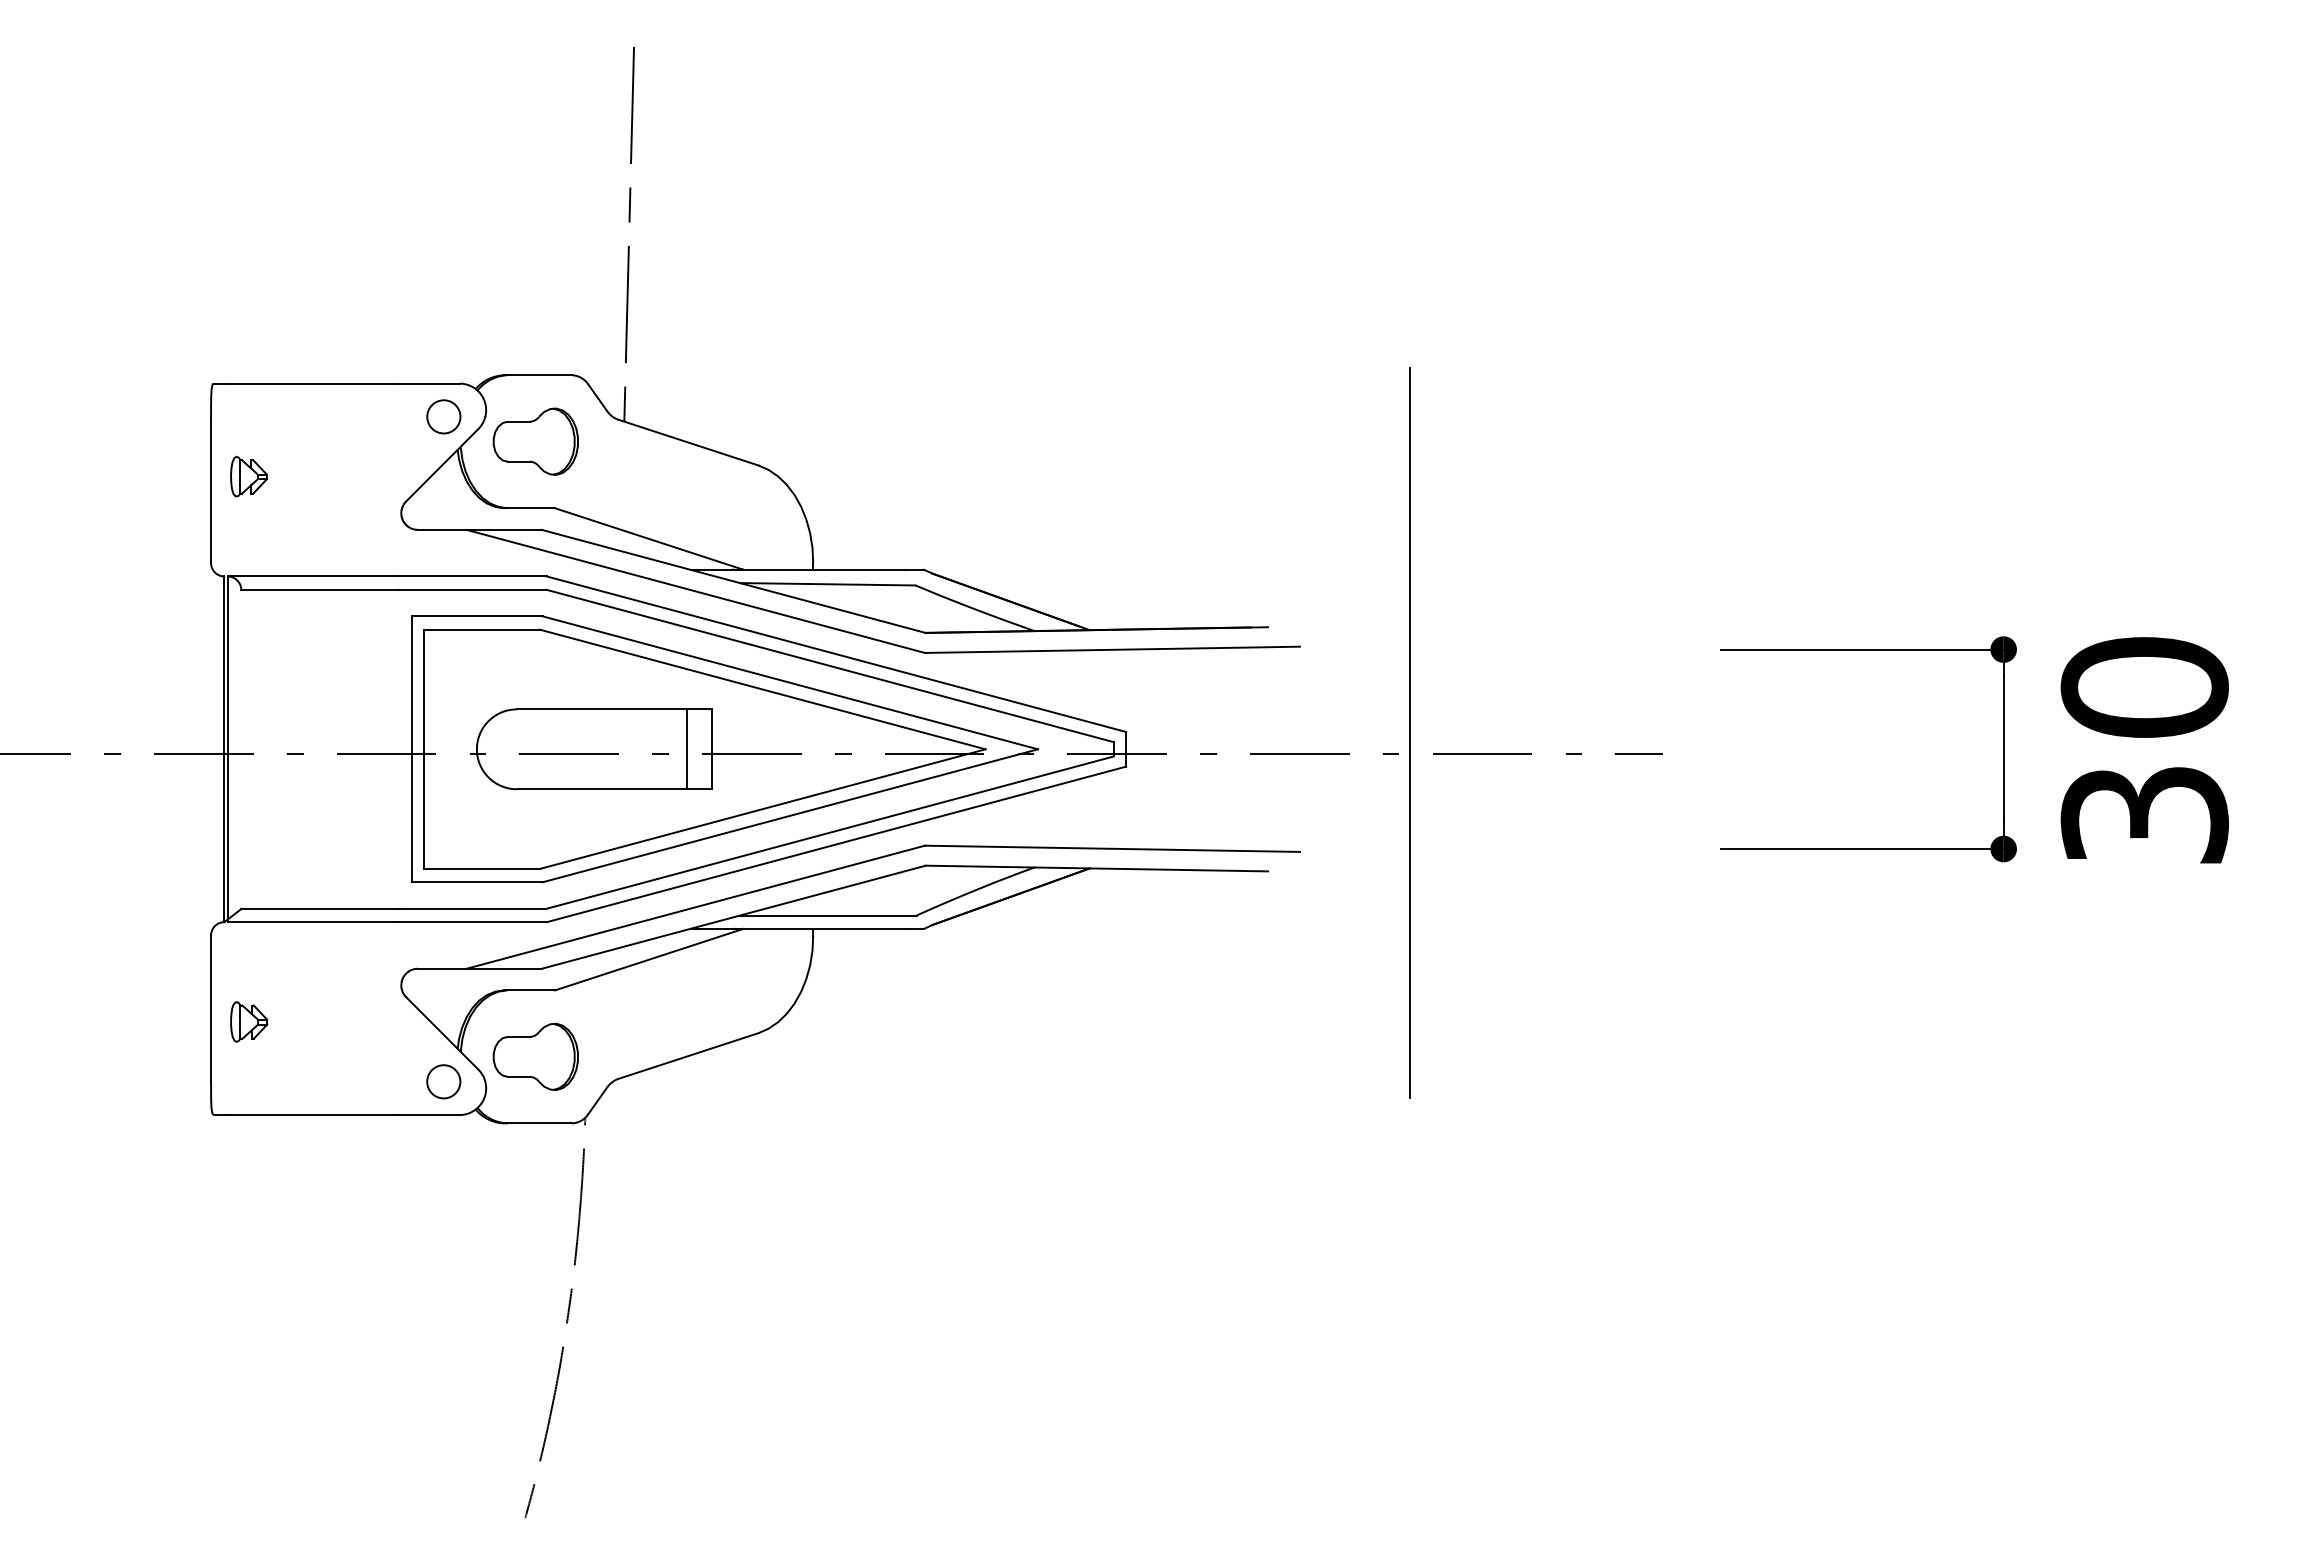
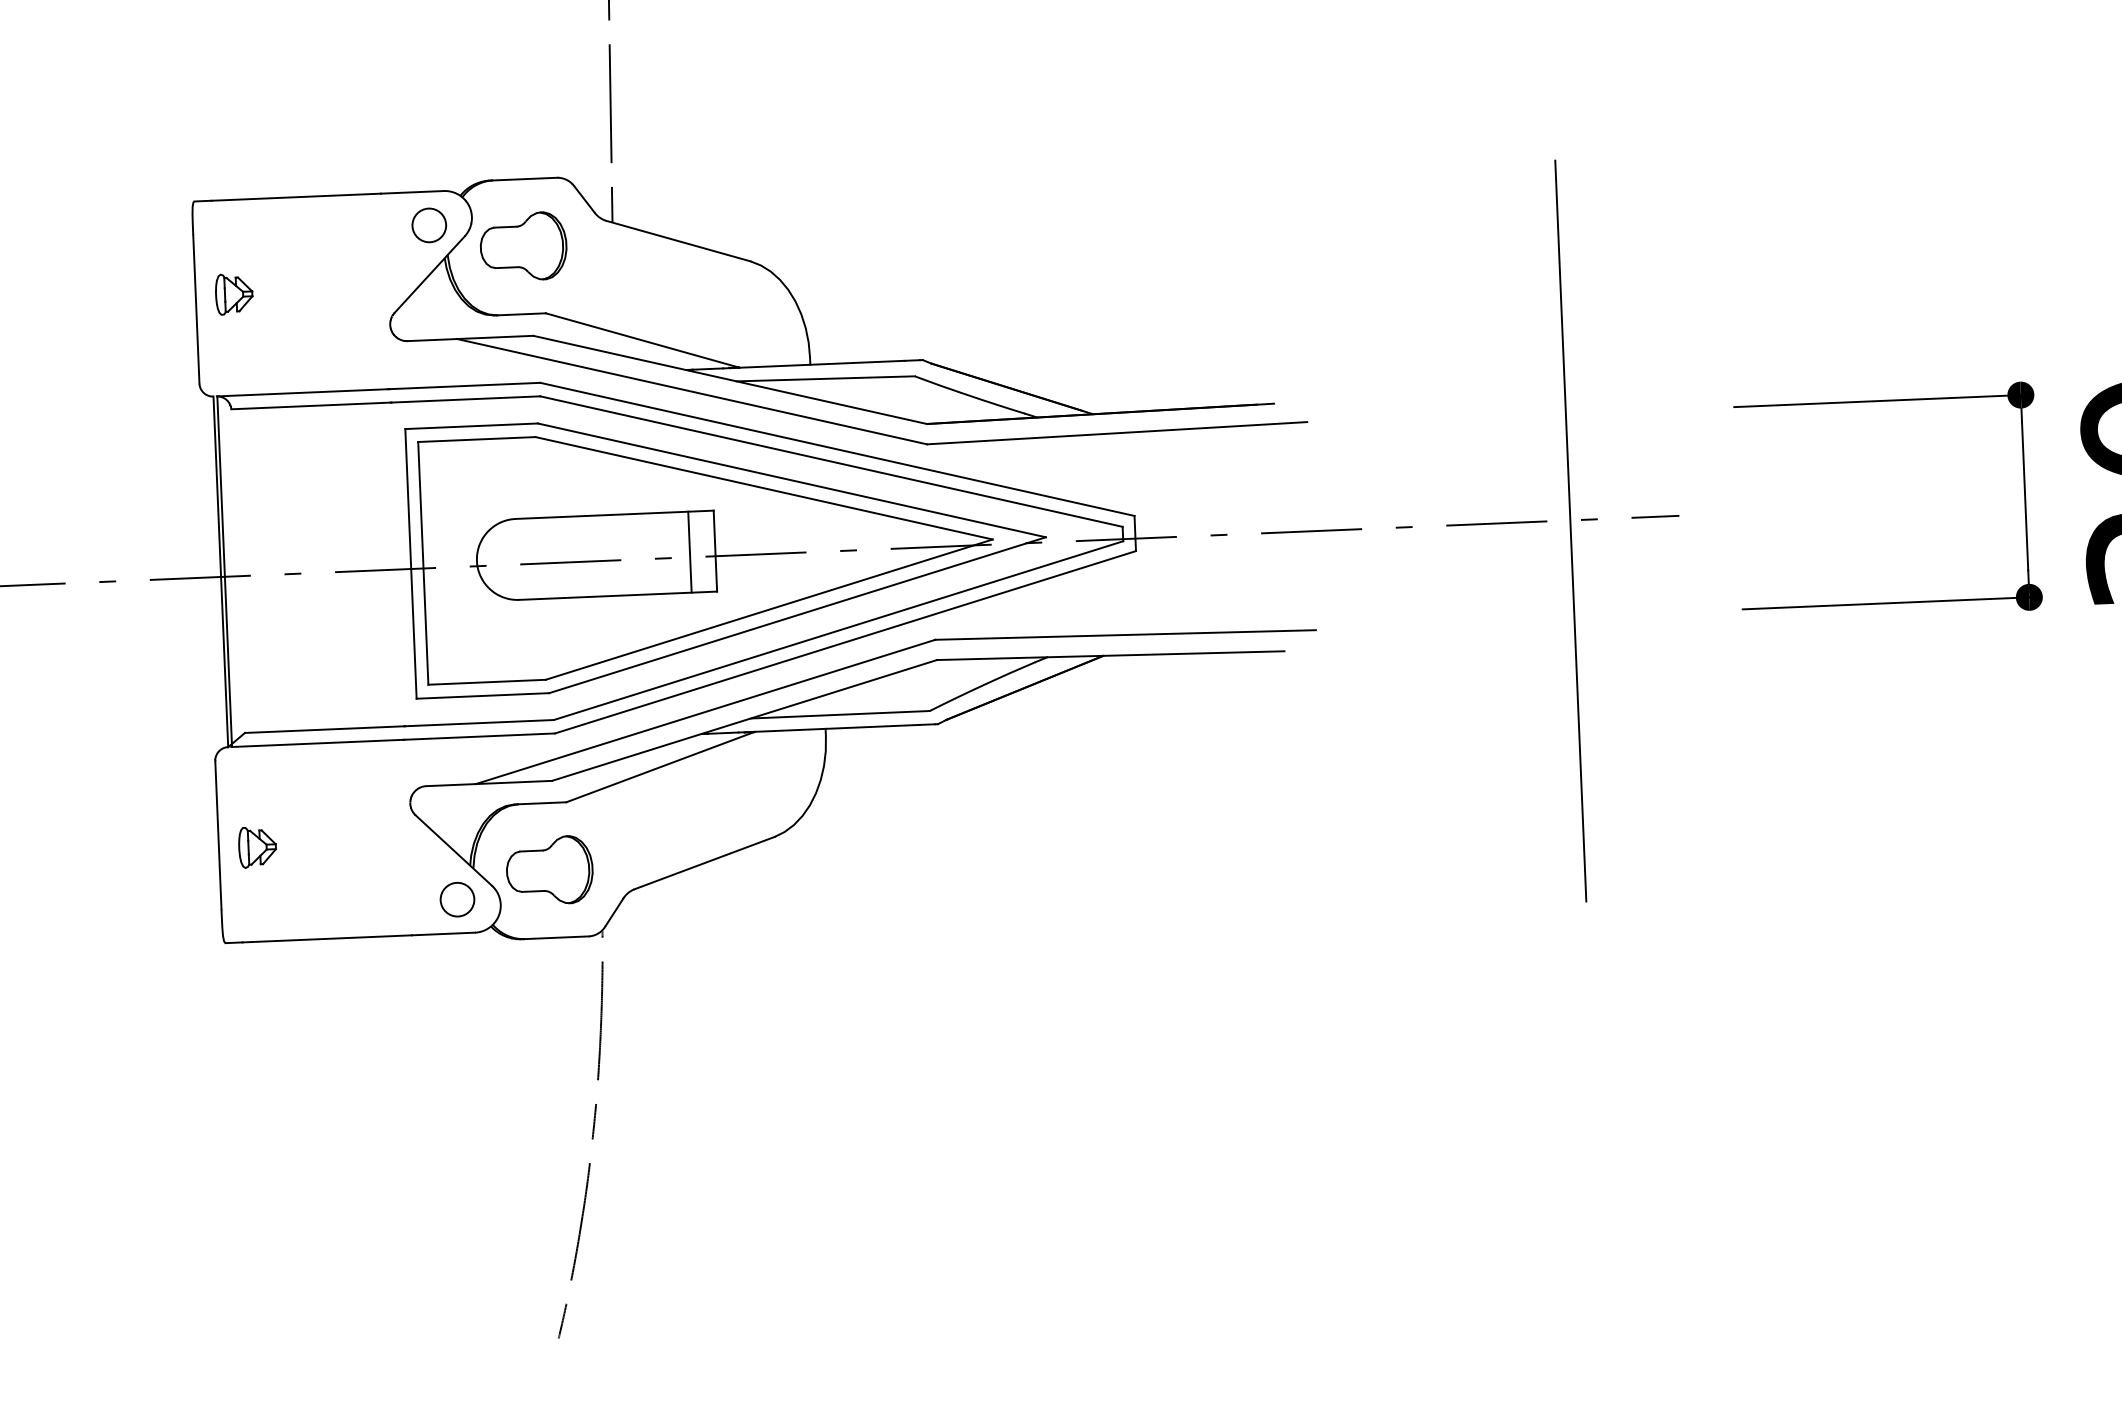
line: (1409, 732) -> (1570, 530), moved

